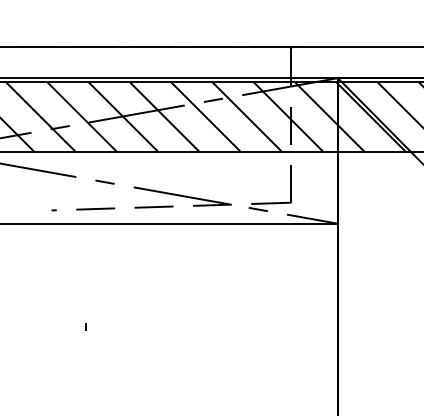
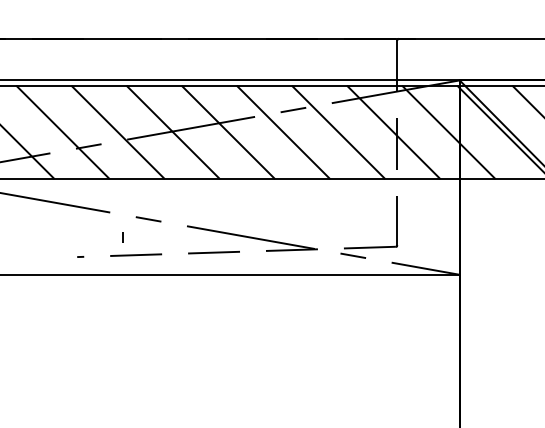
part: (85, 326) -> (122, 237), moved

